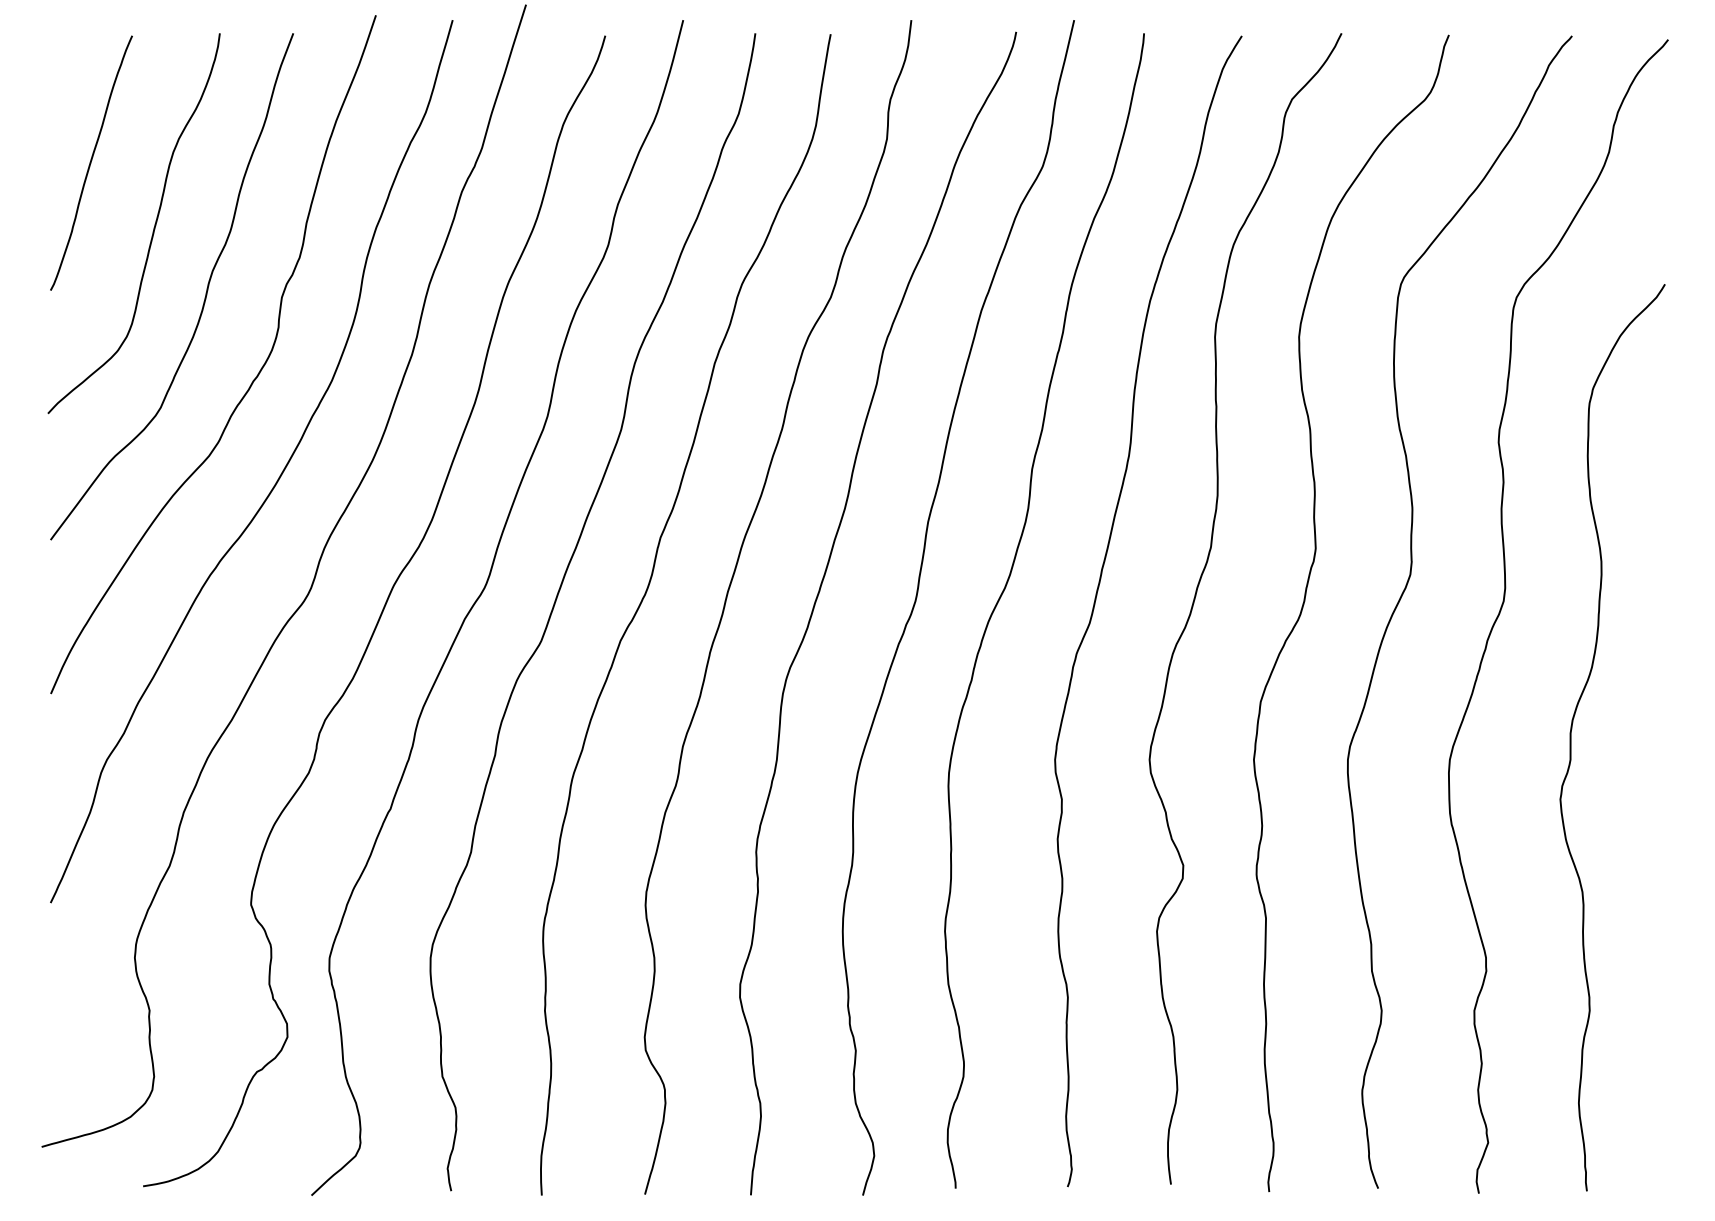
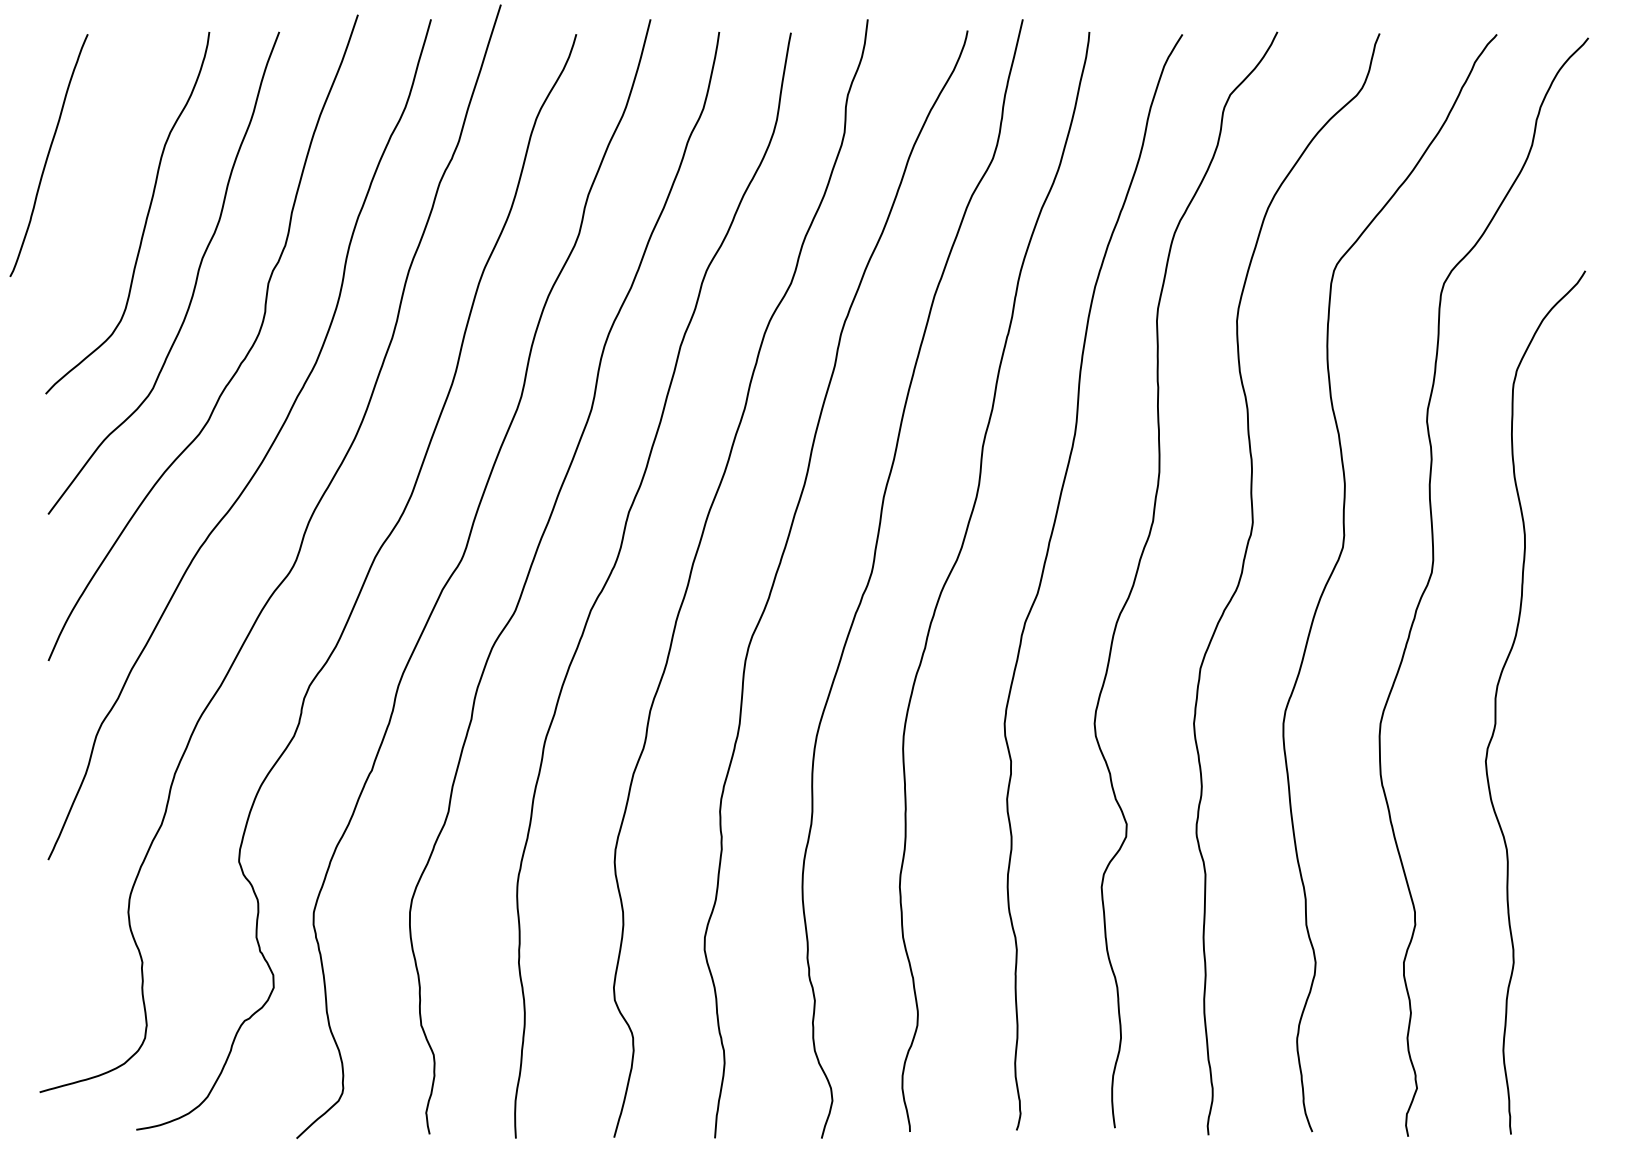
curve: (91, 162) -> (49, 154), moved

